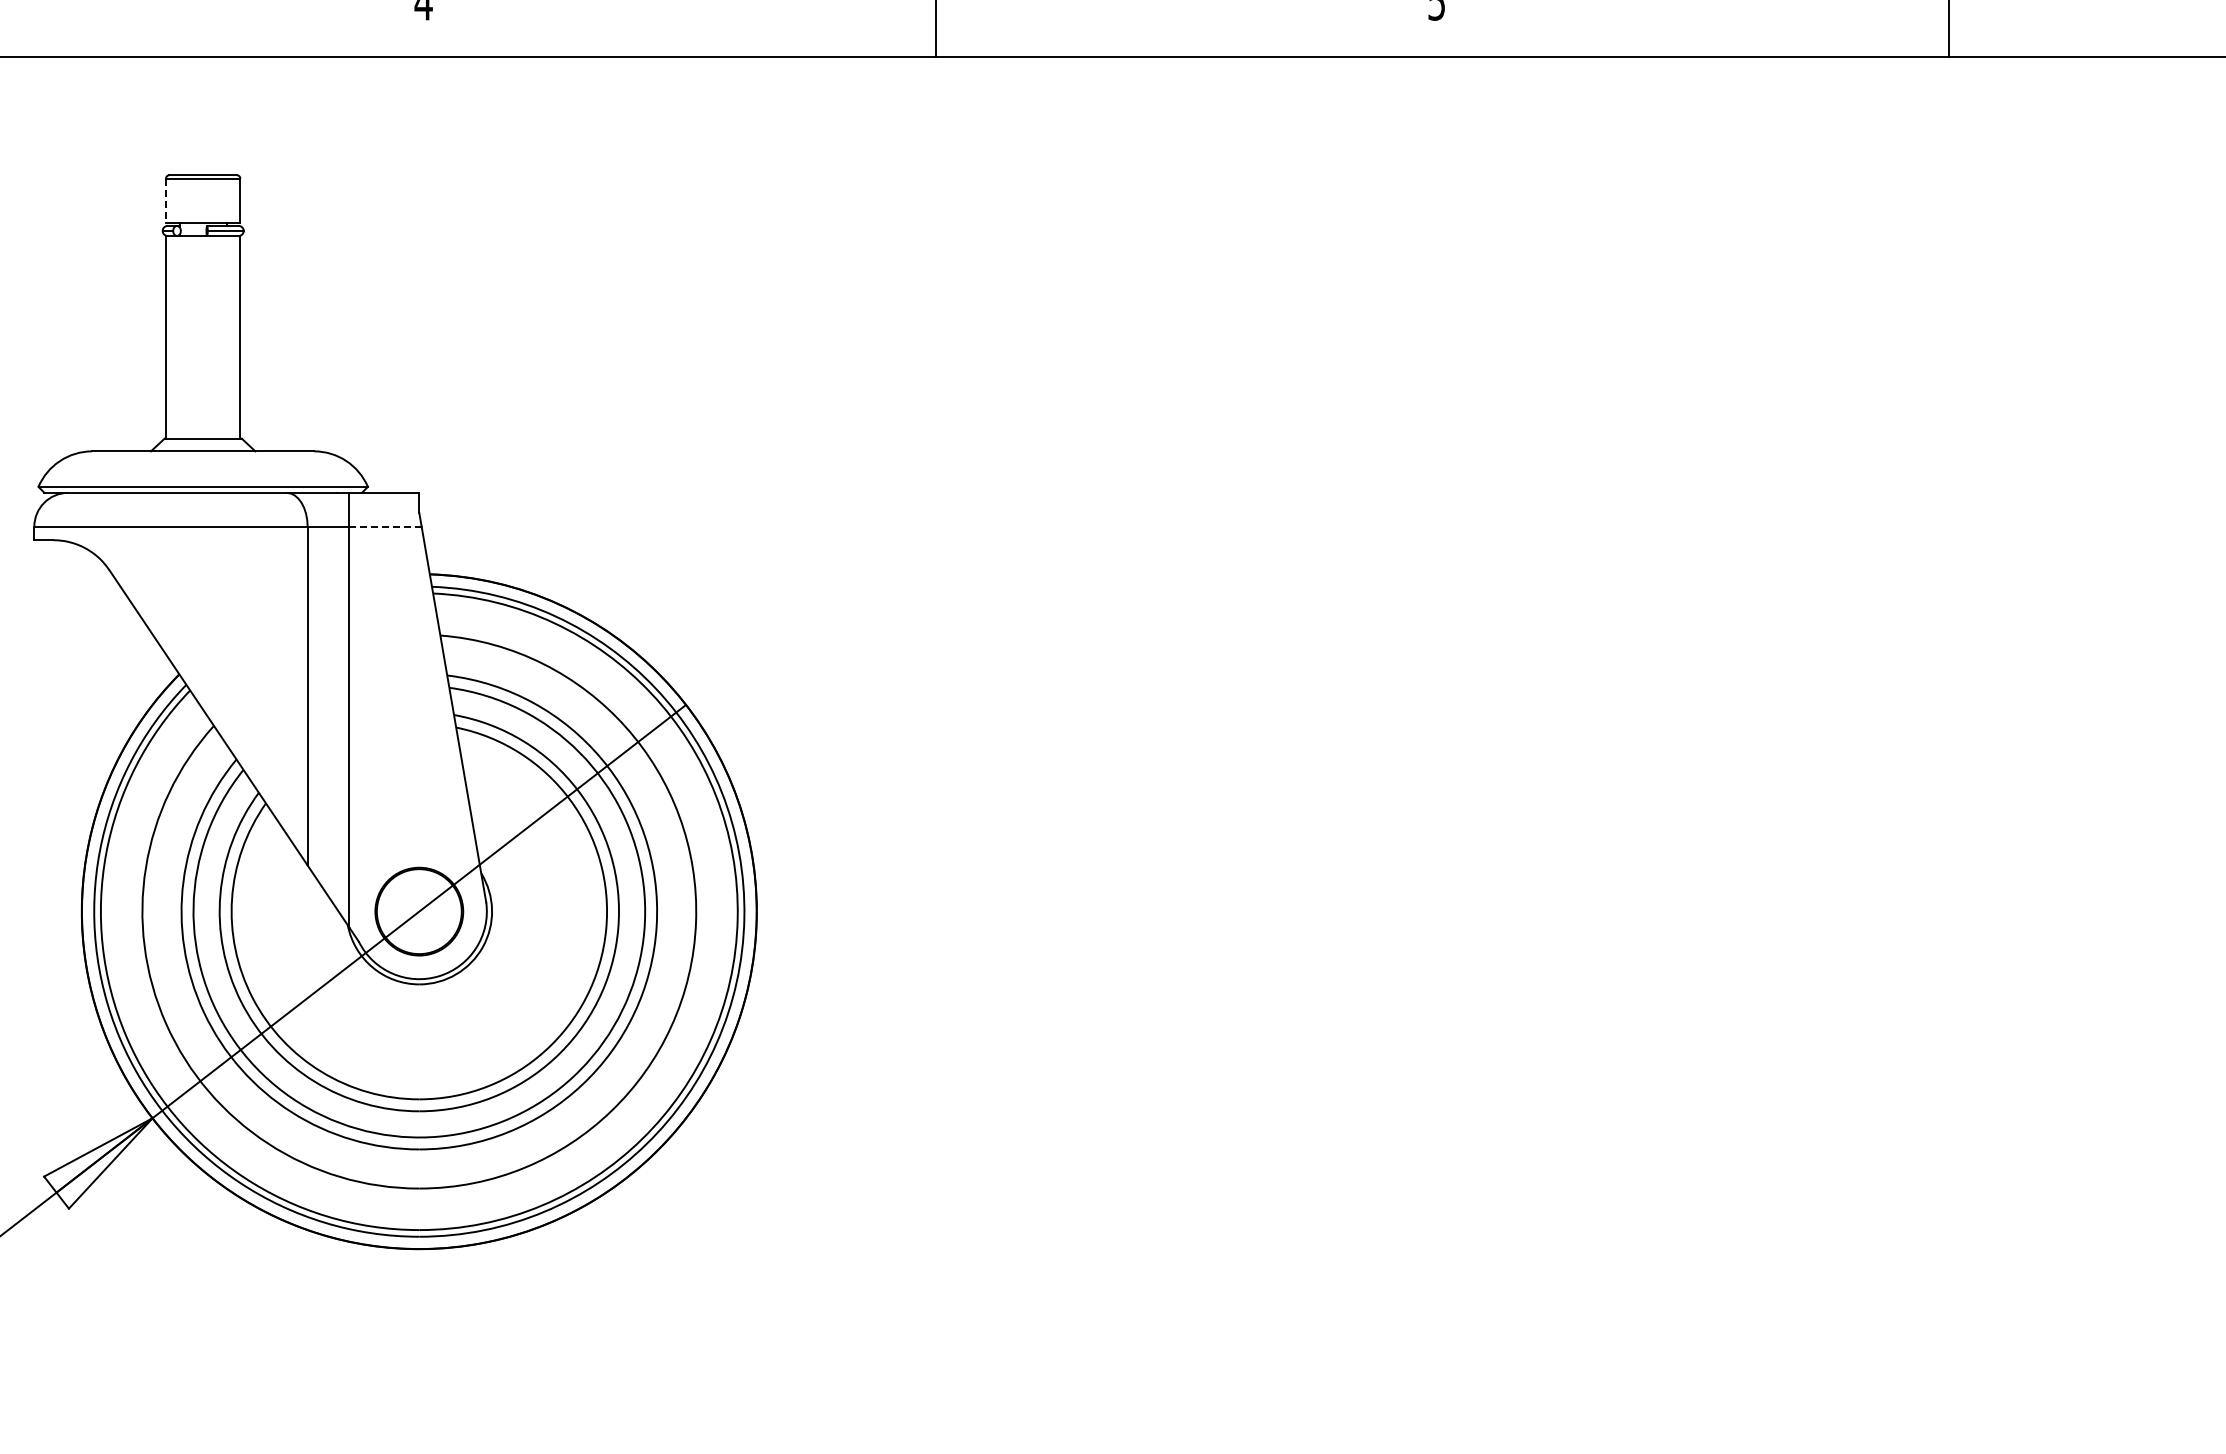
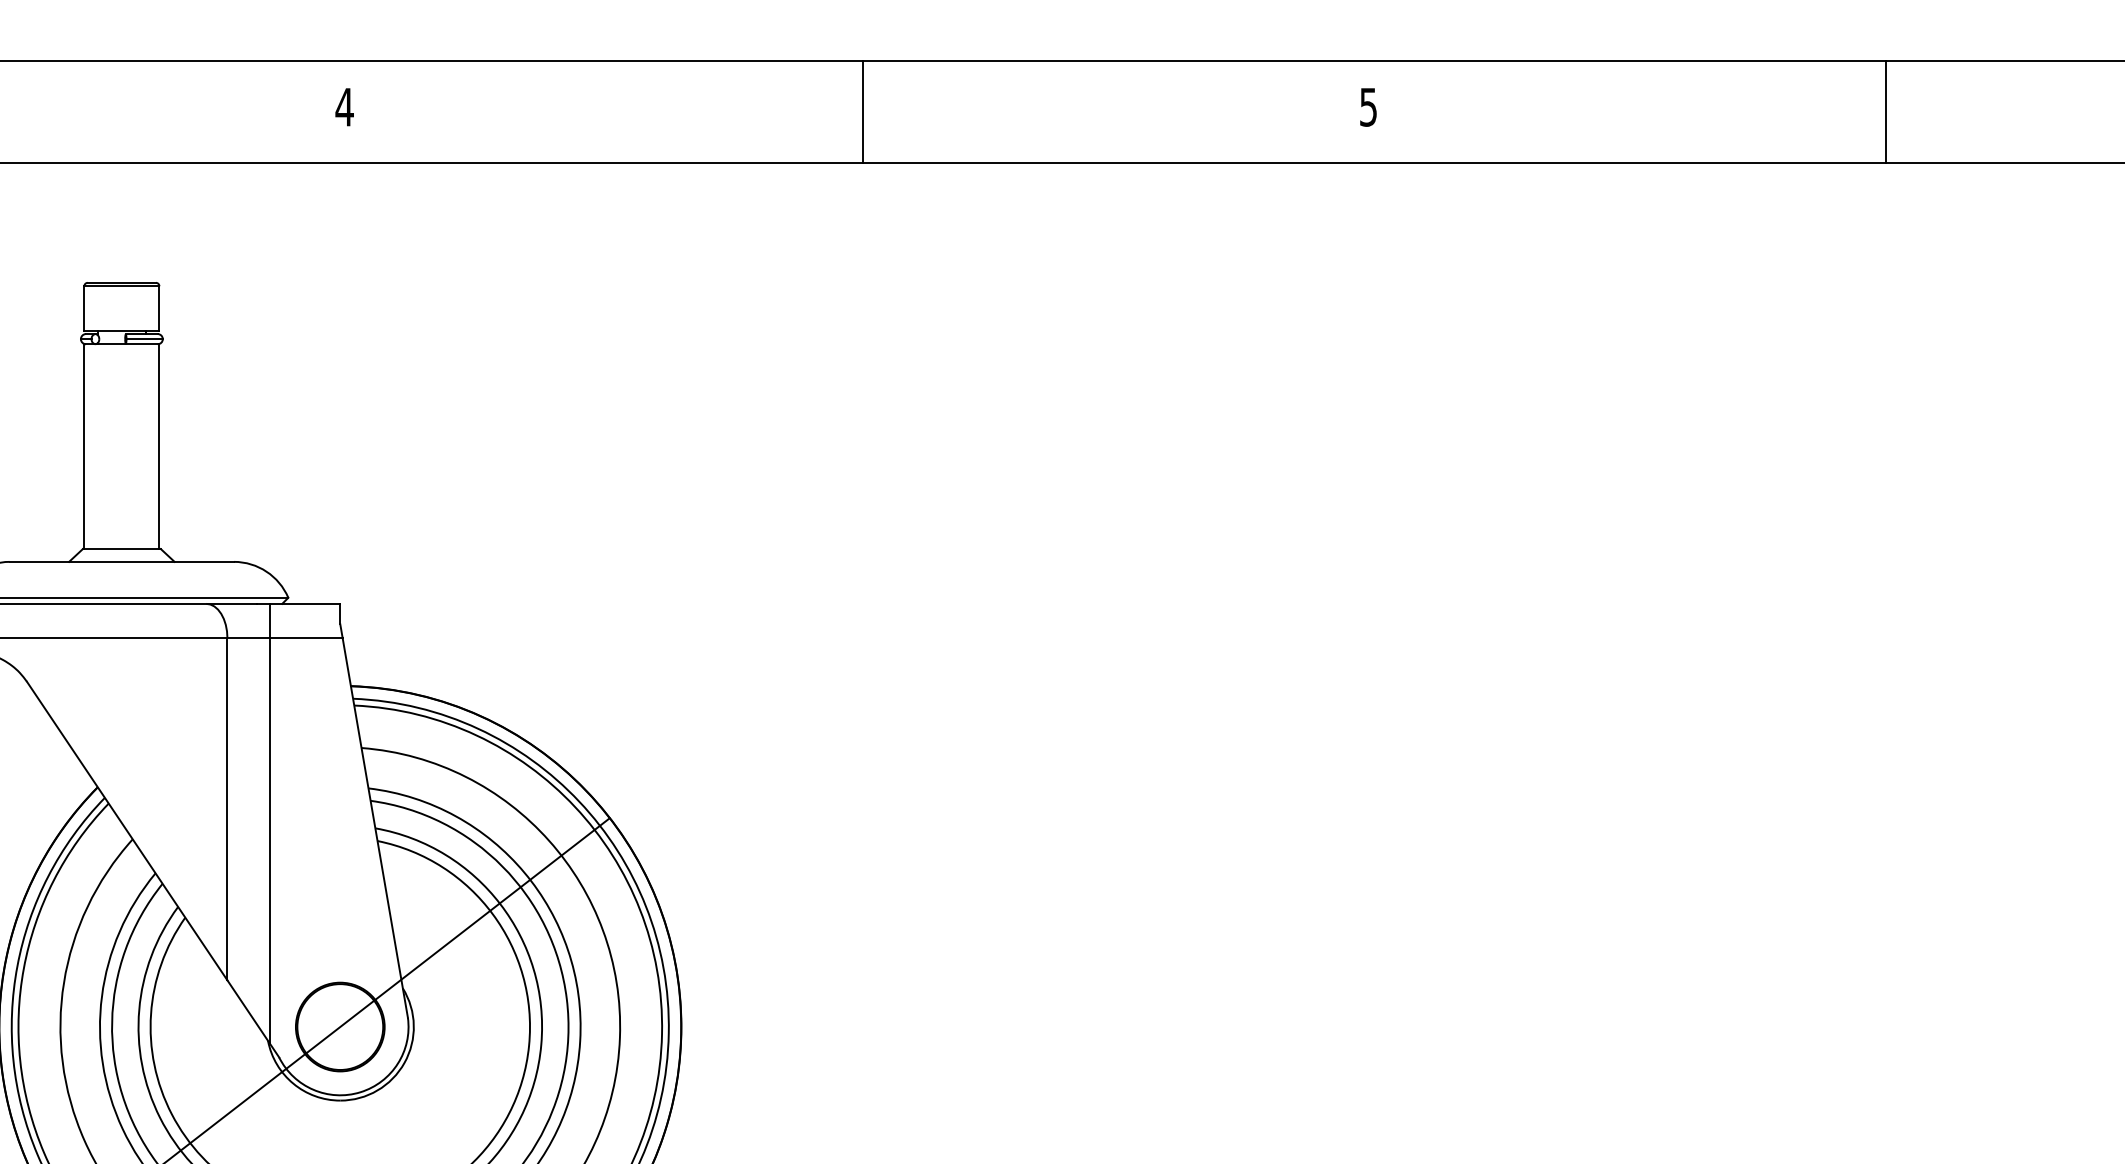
line: (166, 200) -> (84, 308), dashed -> solid
line: (385, 526) -> (306, 637), dashed -> solid

